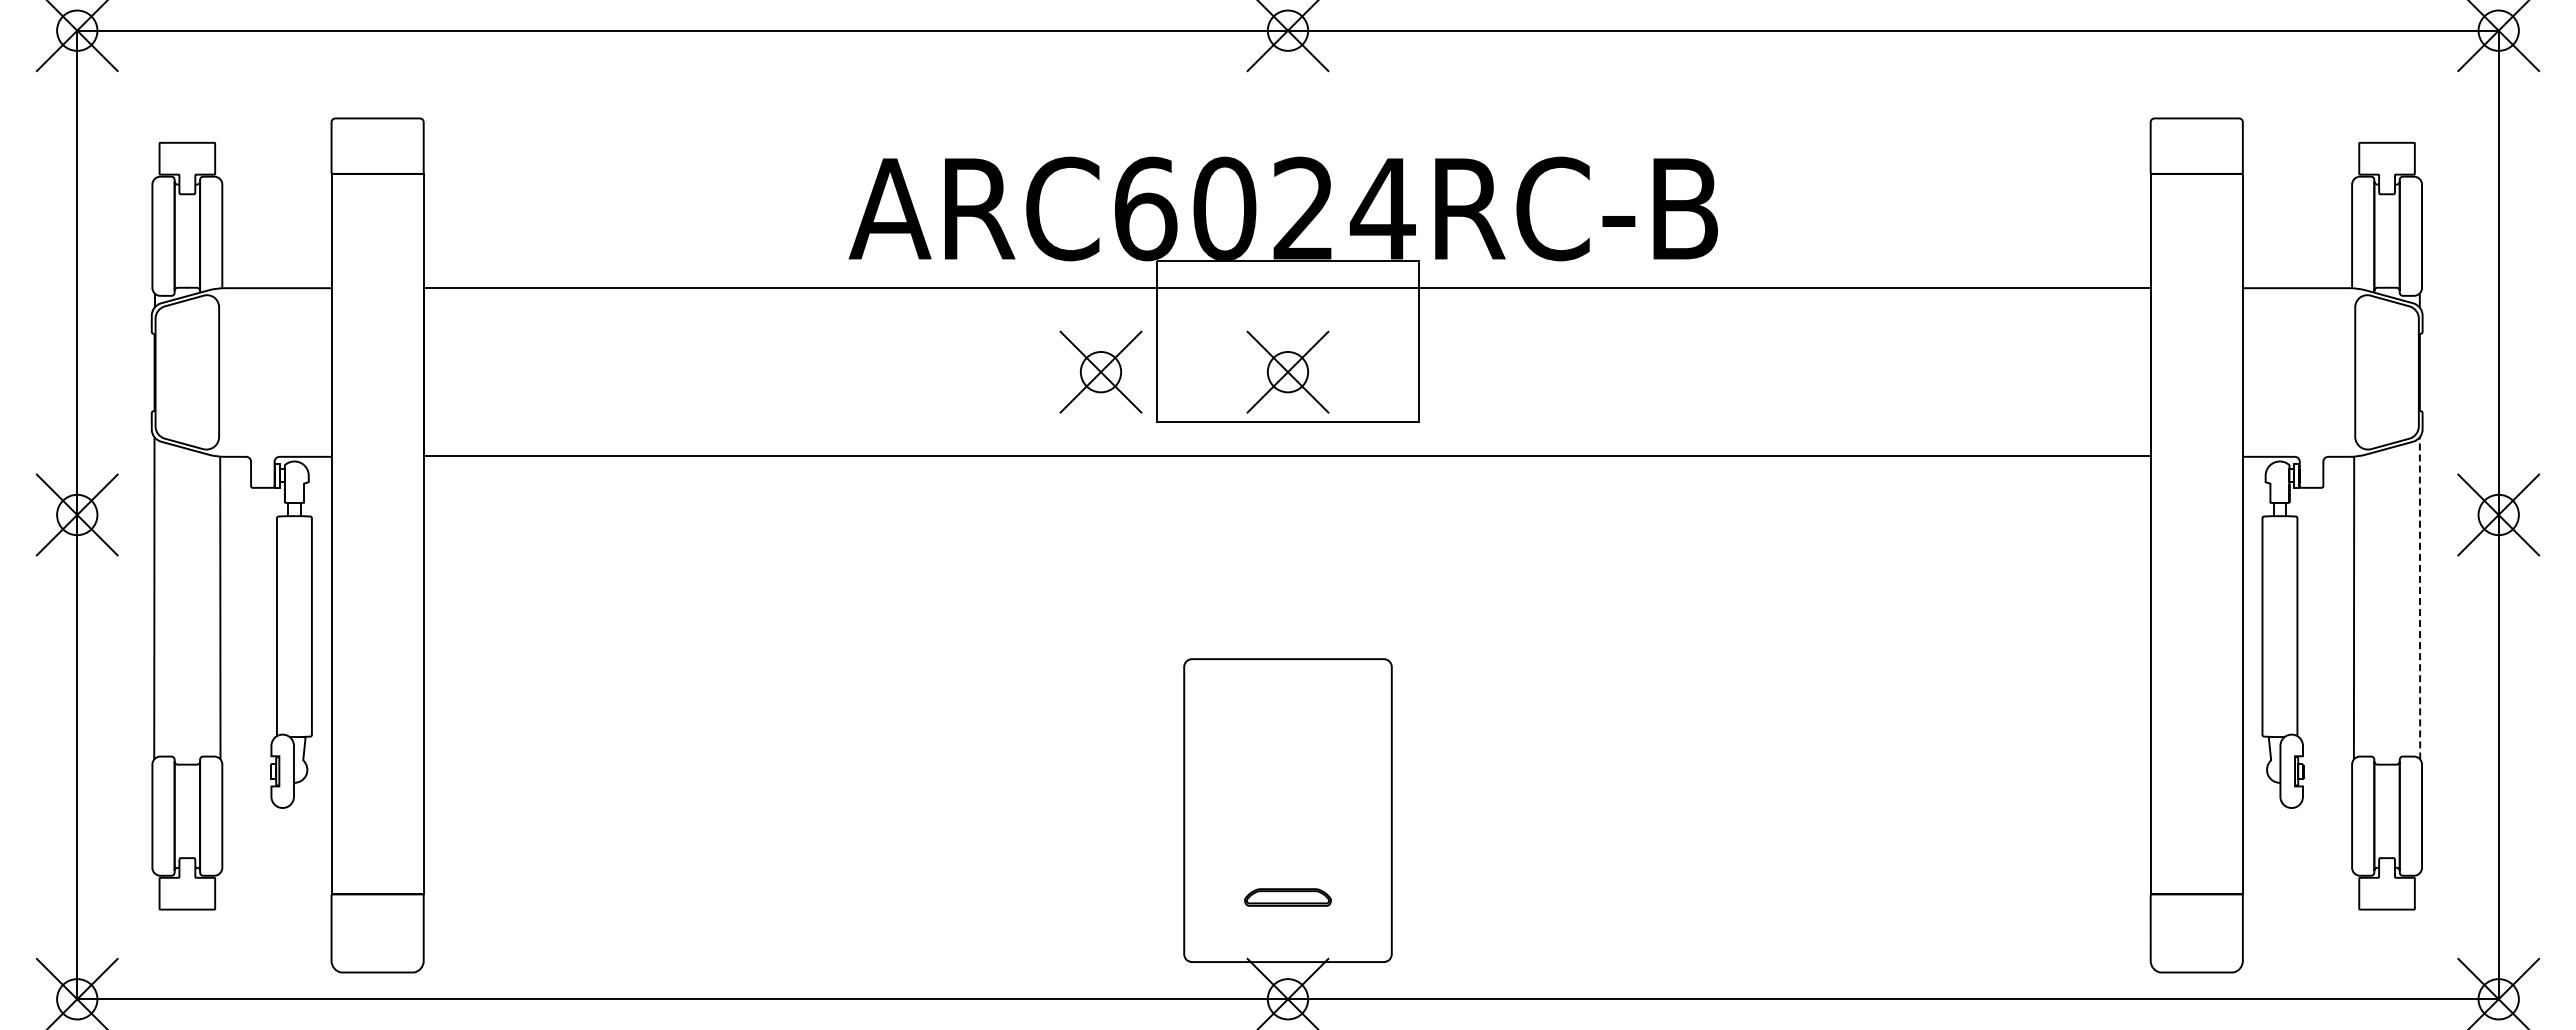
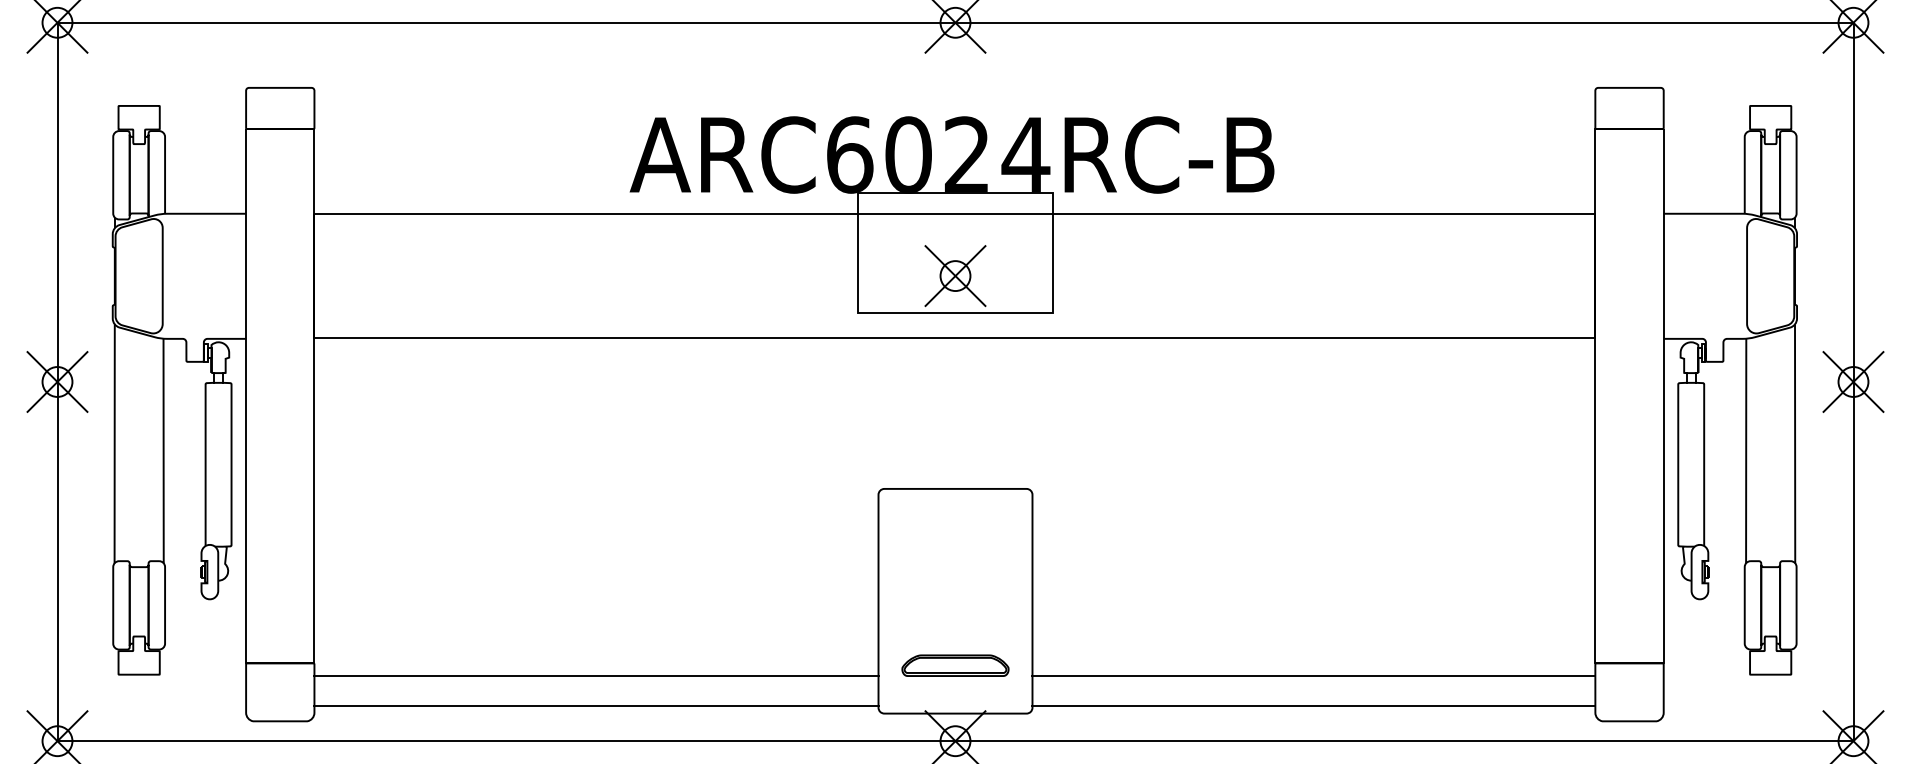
part: (1100, 371) -> (816, 275), removed
line: (2420, 597) -> (1795, 443), dashed -> solid
part: (1287, 897) -> (955, 665), size x1.67
line: (803, 911) -> (596, 676), added
line: (1770, 911) -> (1313, 676), added
line: (803, 951) -> (596, 705), added
line: (1770, 951) -> (1313, 705), added

